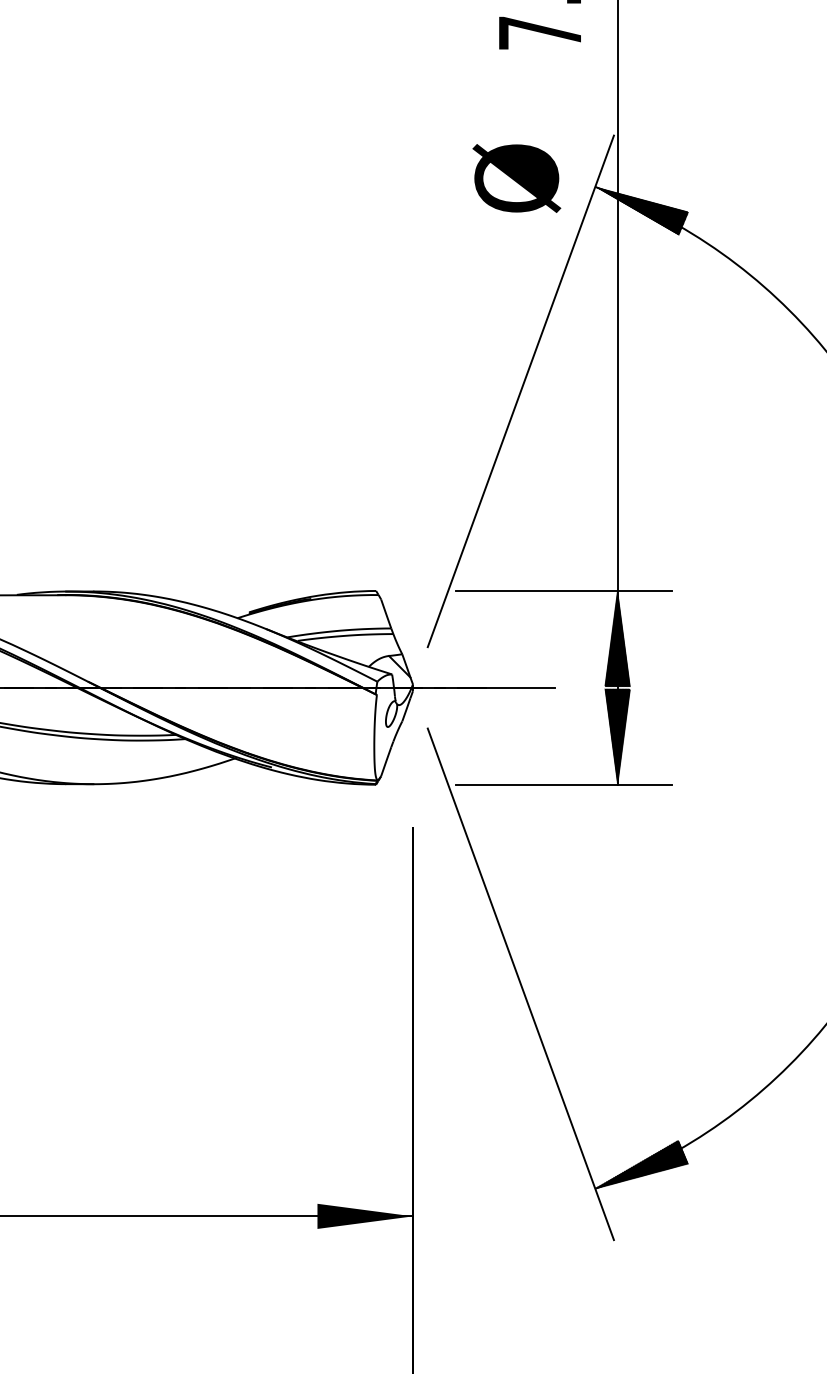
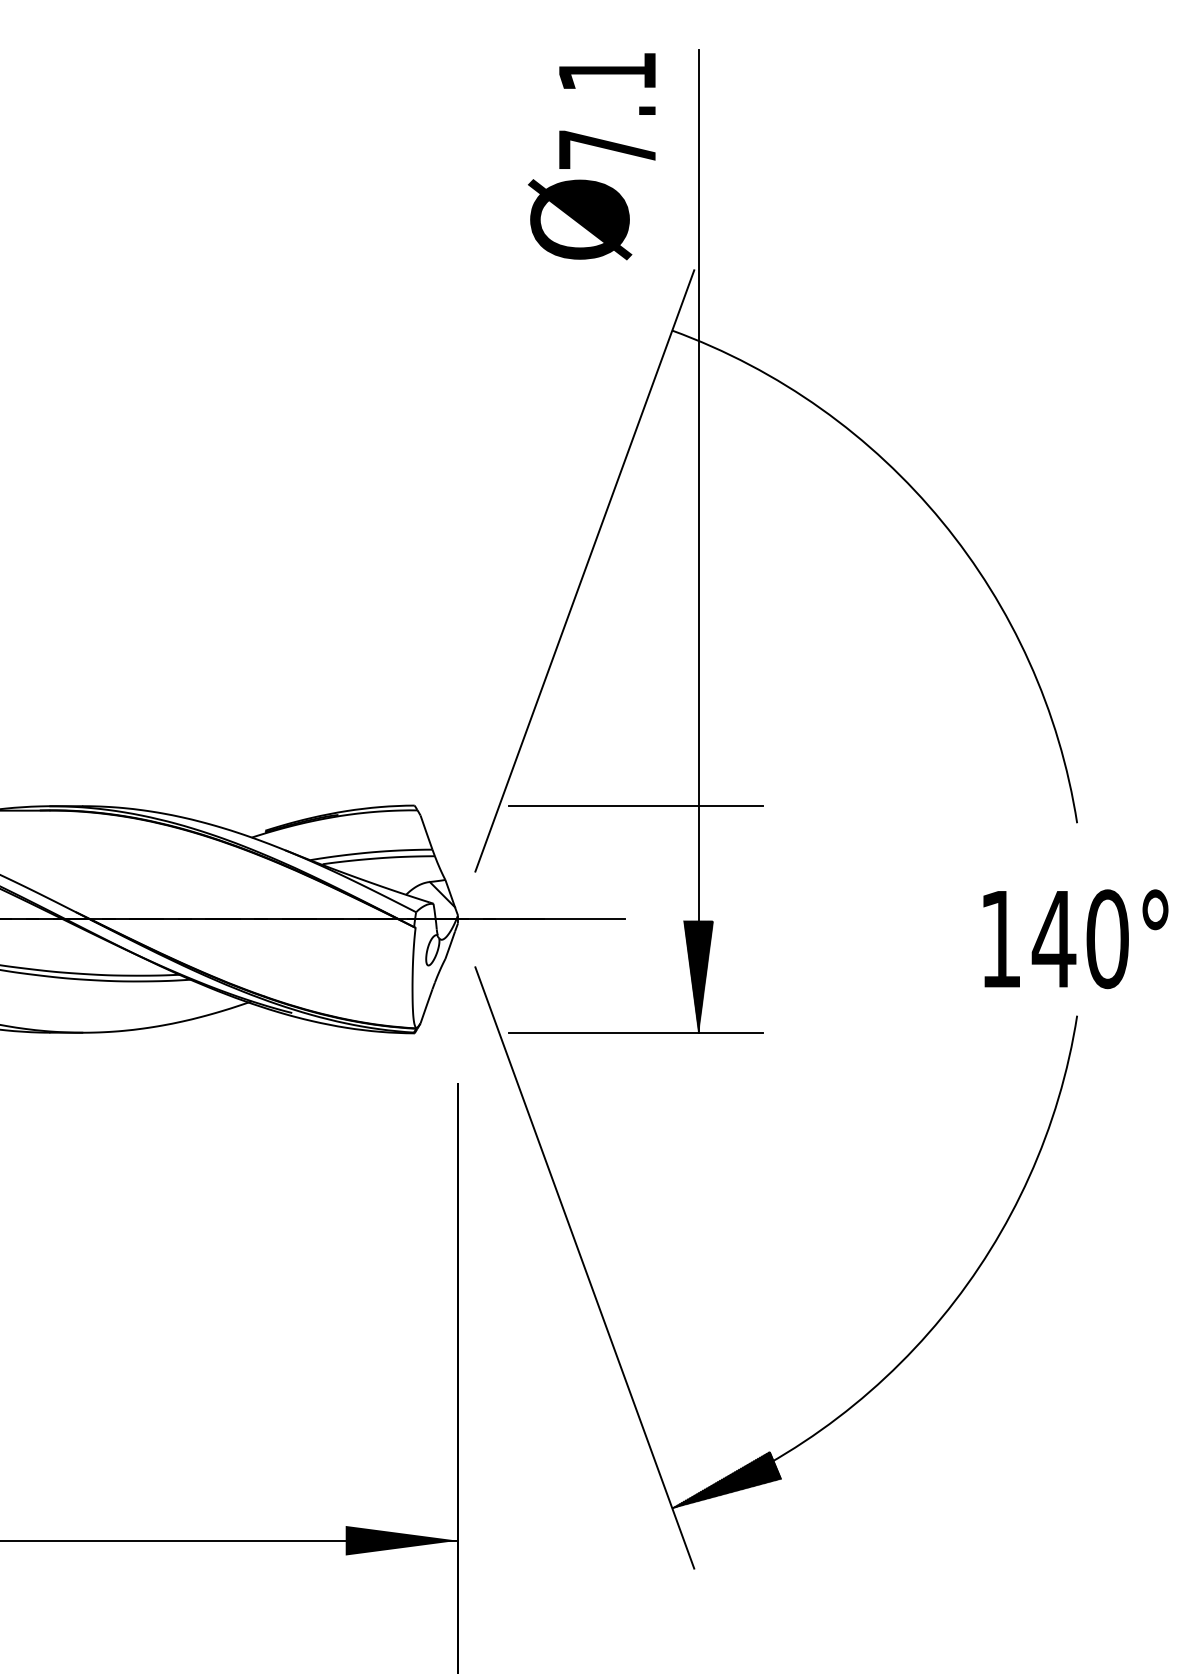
text: (517, 178) -> (580, 219), moved
hatch: (641, 210) -> (726, 358), removed
hatch: (617, 638) -> (698, 861), removed

